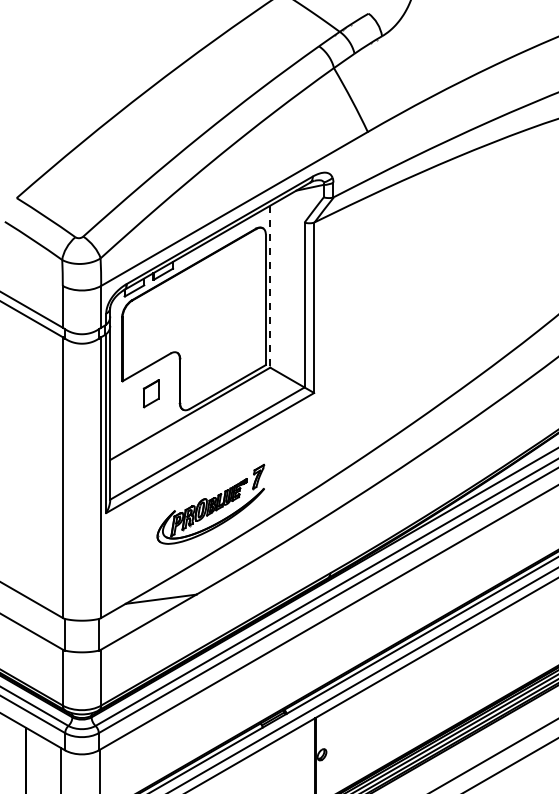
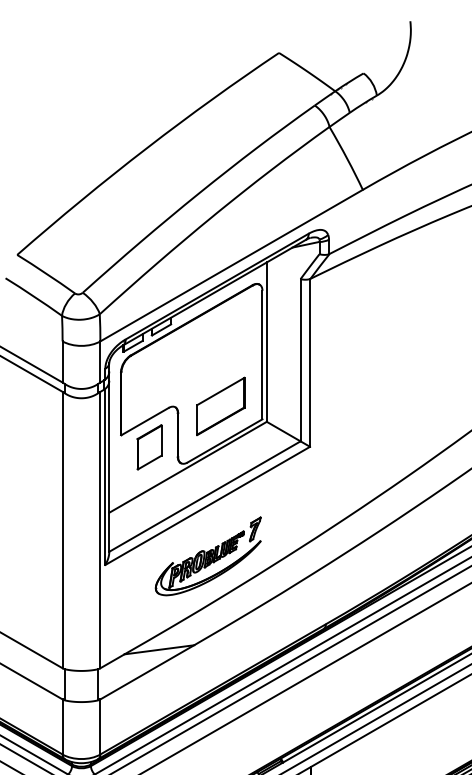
line: (270, 286) -> (267, 341), dashed -> solid
part: (223, 351) -> (220, 405), added
part: (151, 393) -> (149, 447), size x1.67

